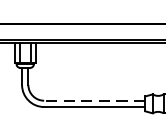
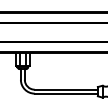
line: (94, 100) -> (66, 89), dashed -> solid

